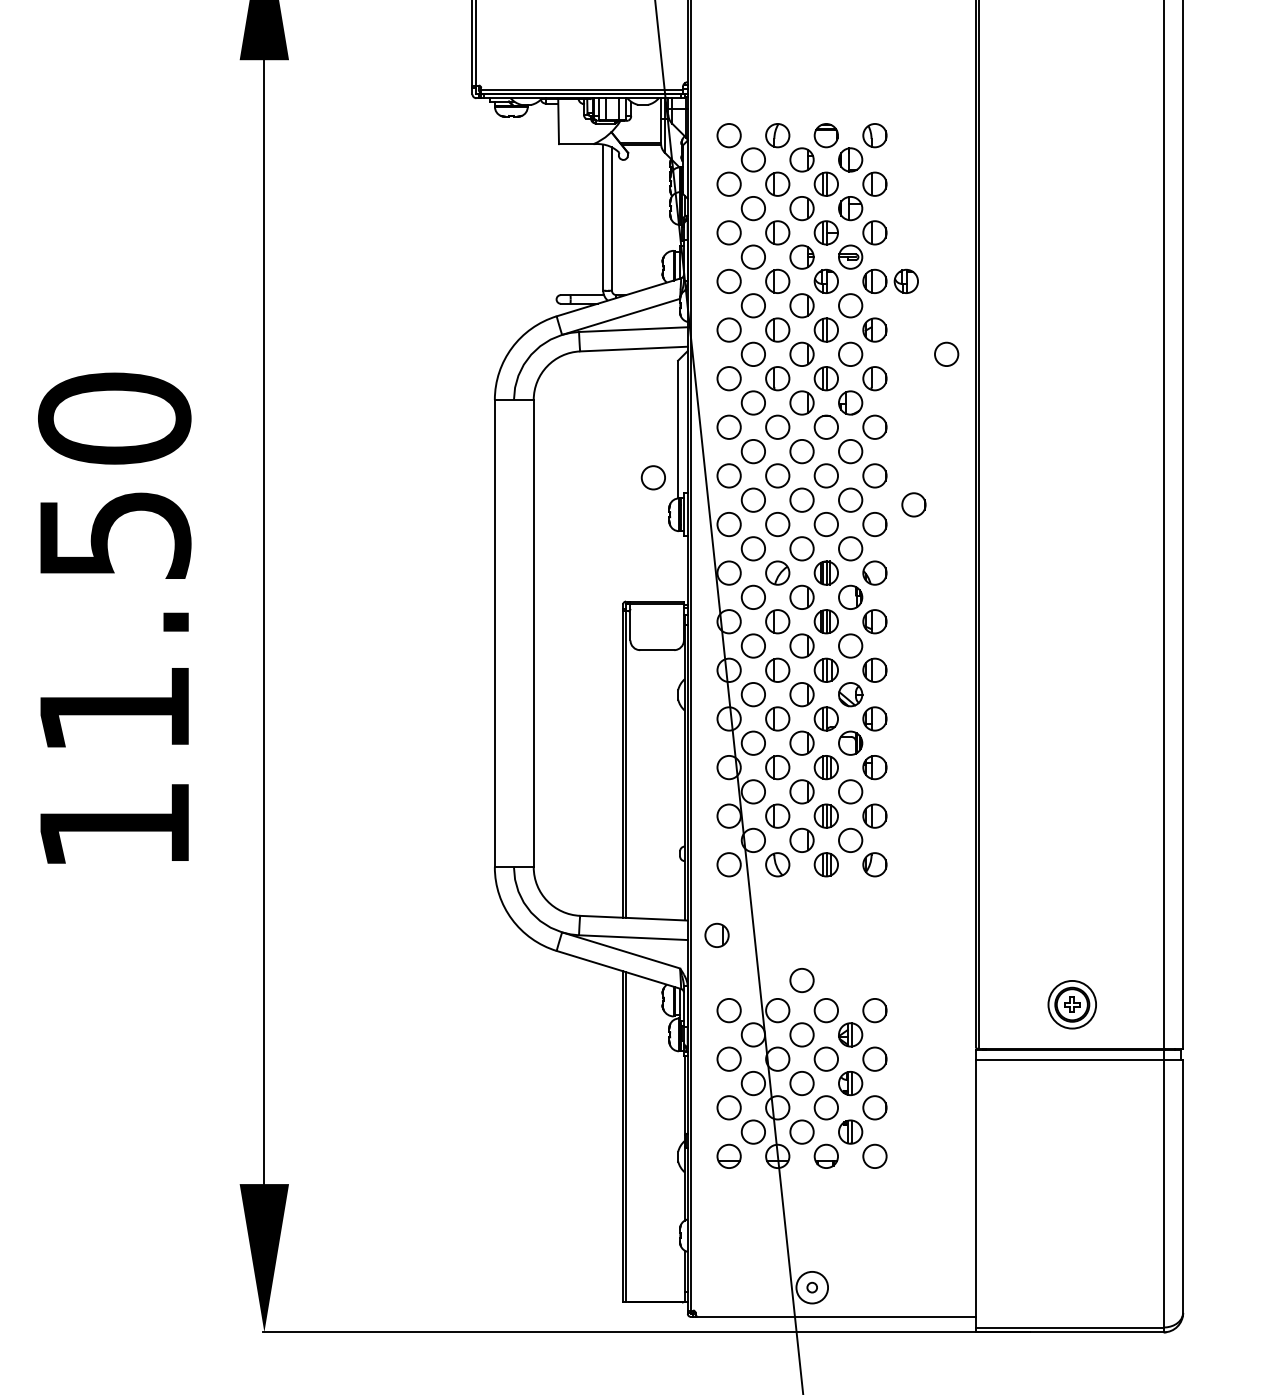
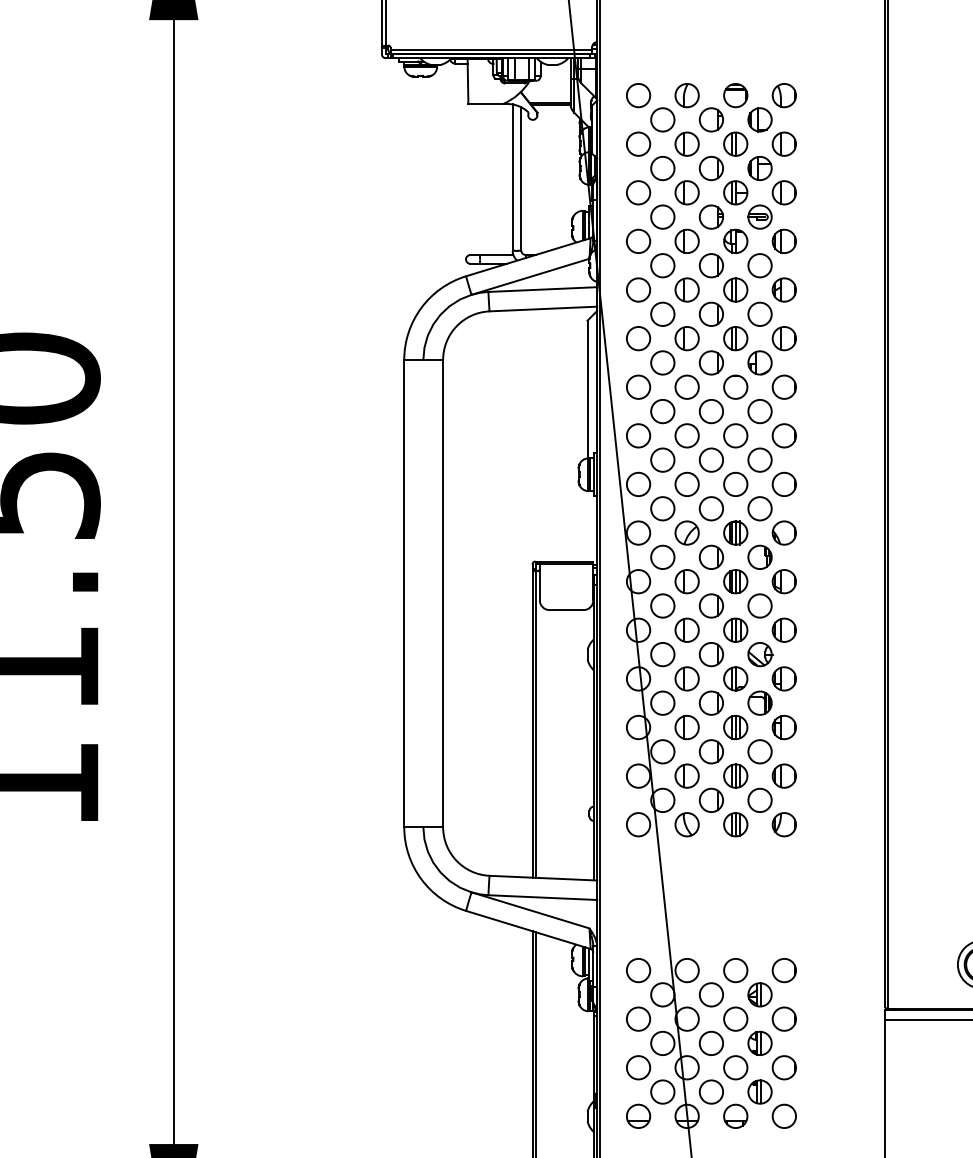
part: (905, 280) -> (814, 240), removed
circle: (946, 353) -> (855, 313), removed
circle: (652, 477) -> (561, 437), removed
circle: (913, 504) -> (822, 464), removed
part: (716, 934) -> (625, 894), removed
circle: (801, 980) -> (710, 940), removed

